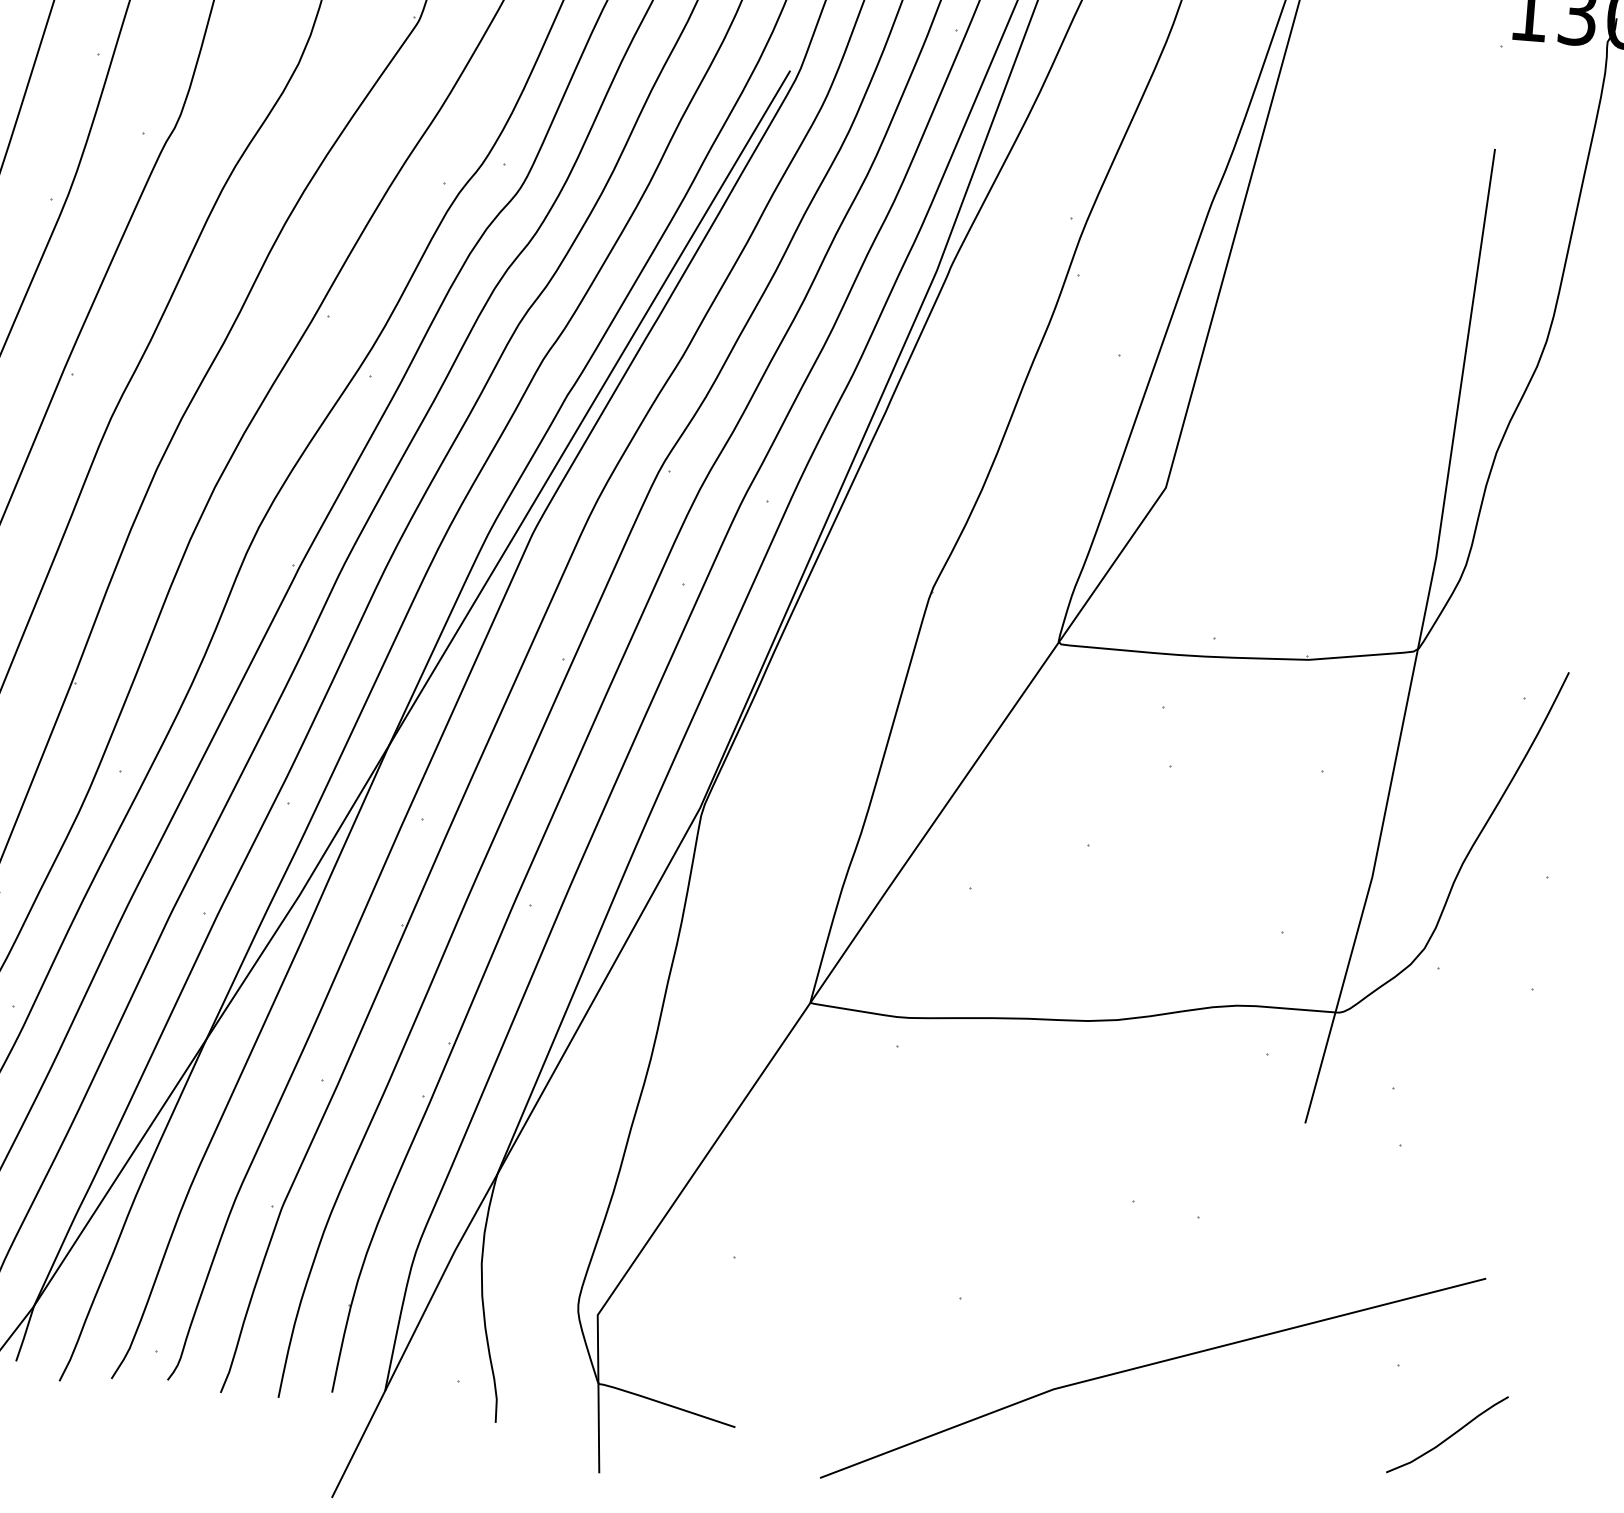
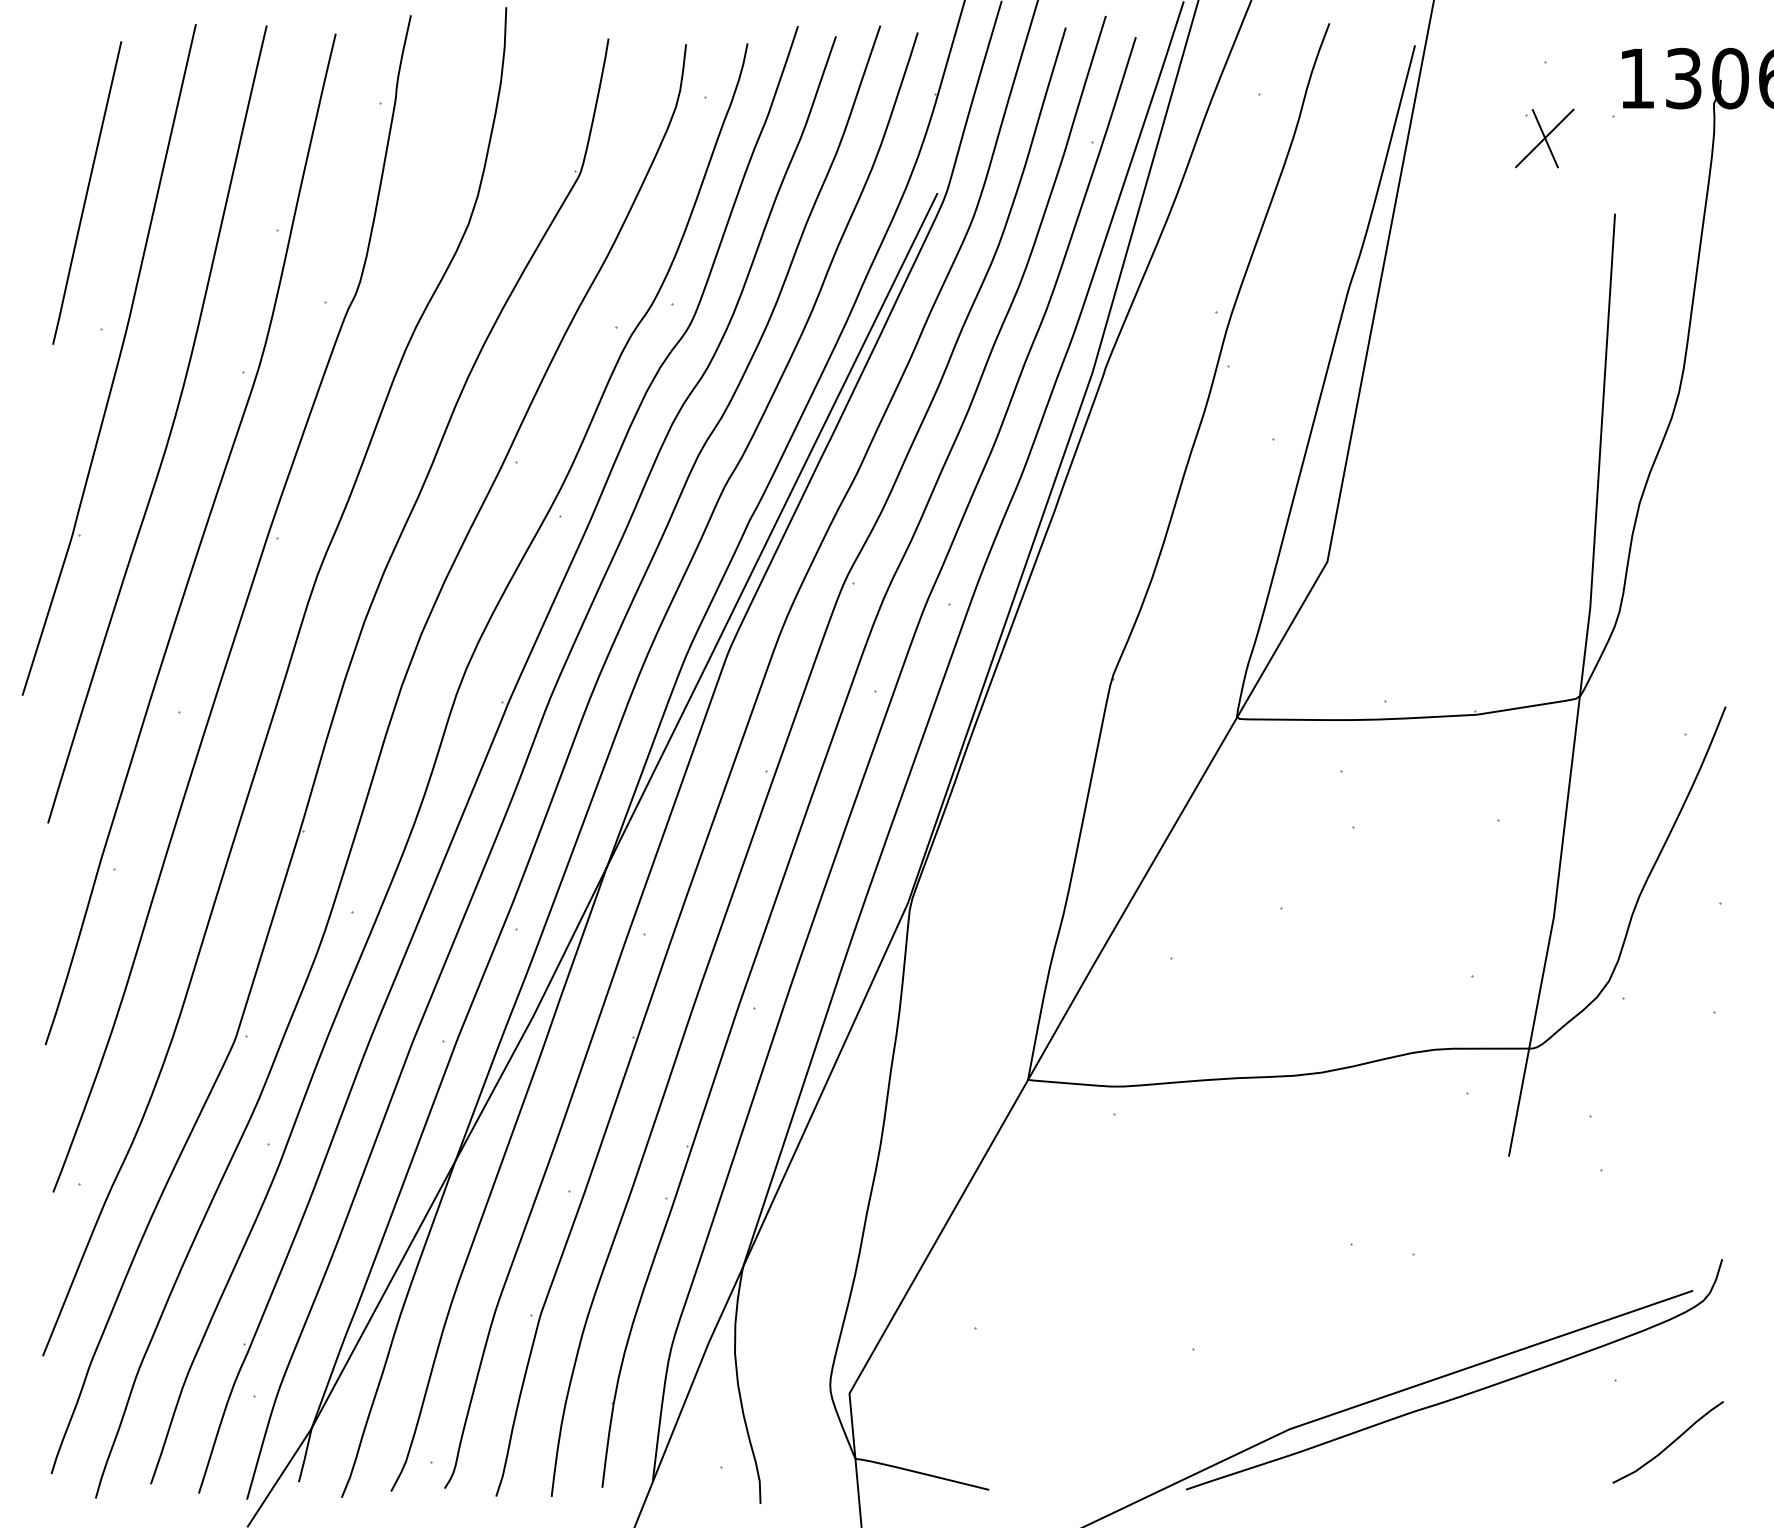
part: (1427, 64) -> (1544, 138), added
curve: (1234, 1368) -> (1460, 1395), added

